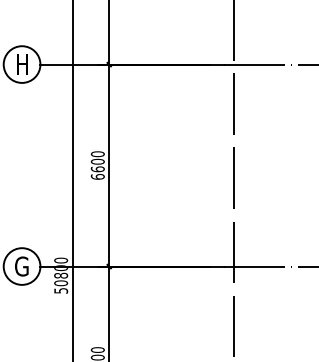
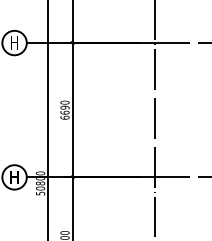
text: (97, 161) -> (64, 107), 6600 -> 6690
text: (20, 266) -> (13, 177), G -> H

